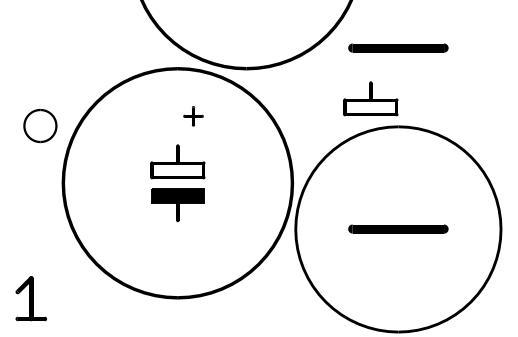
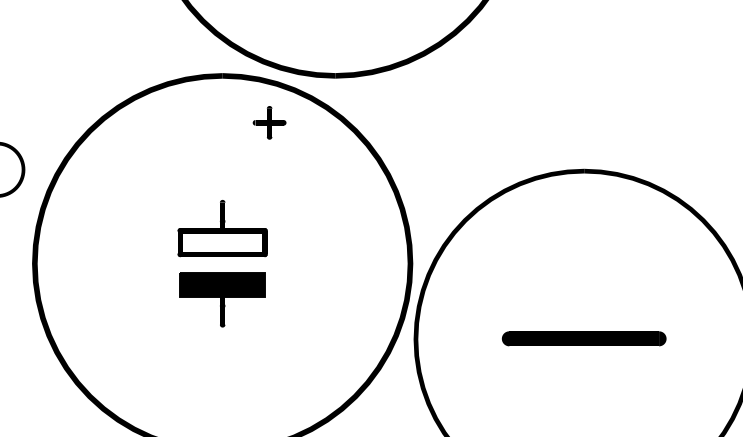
part: (398, 47) -> (584, 41), removed
part: (370, 98) -> (538, 124), removed
part: (193, 116) -> (269, 123), moved

